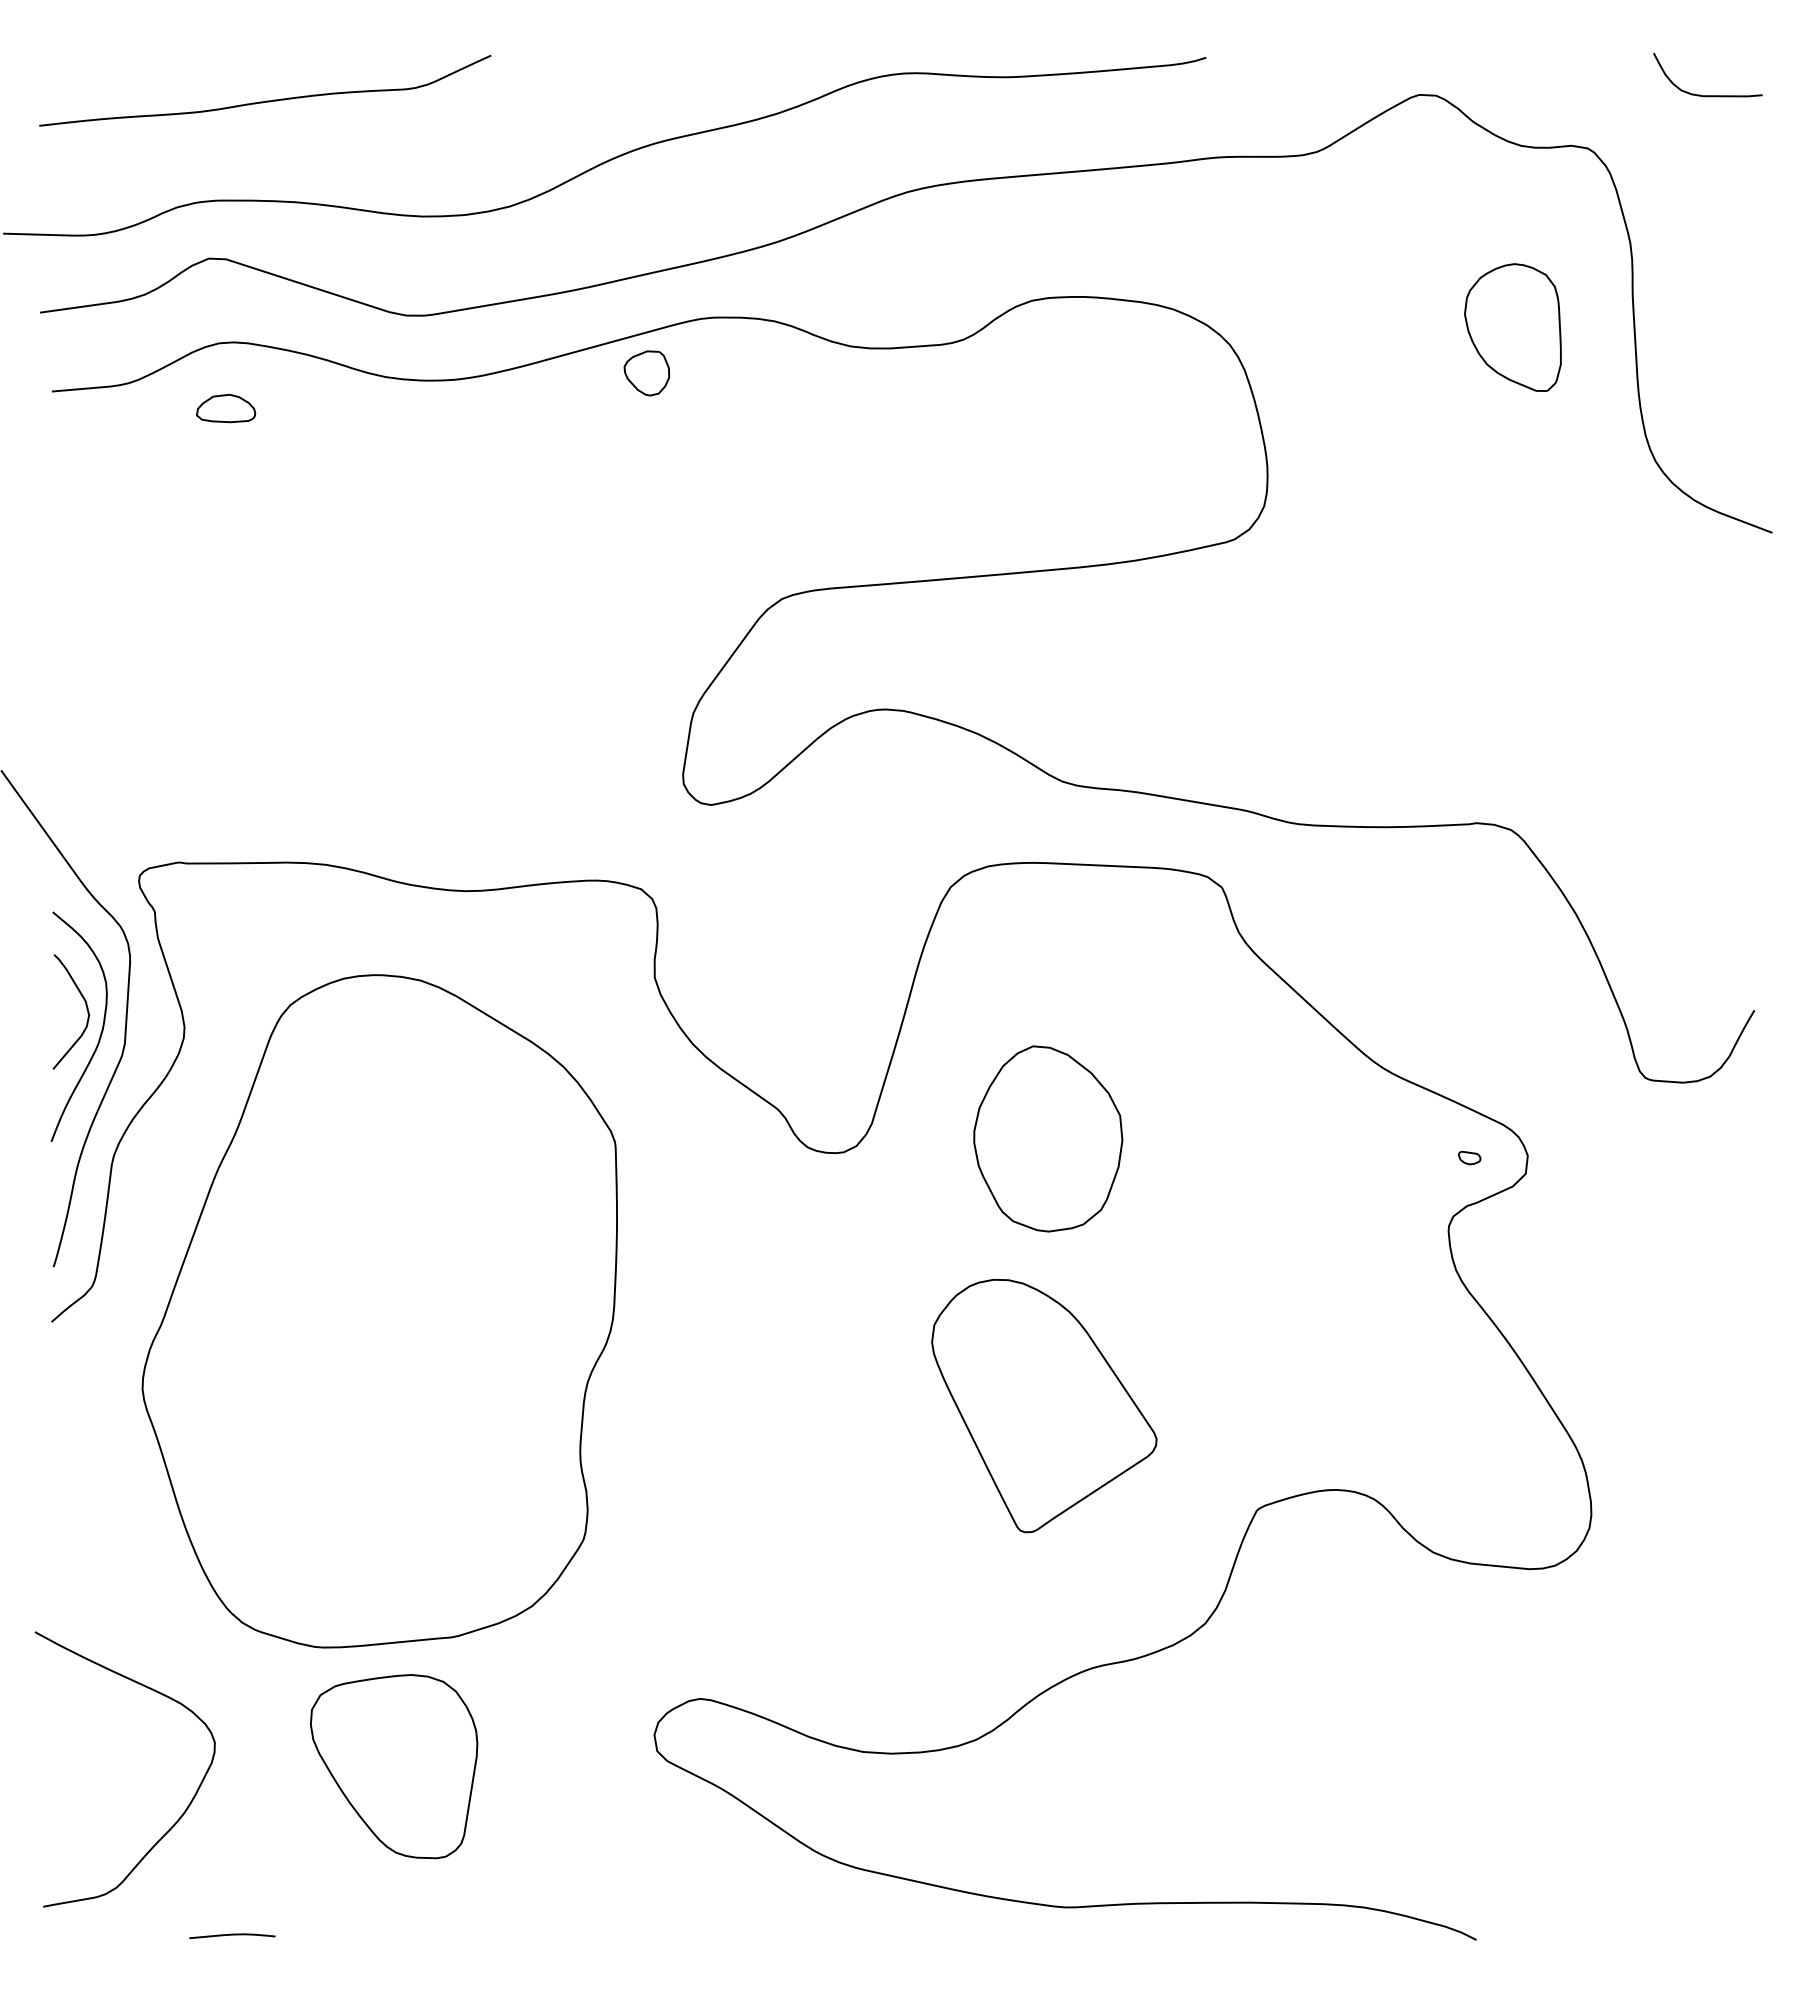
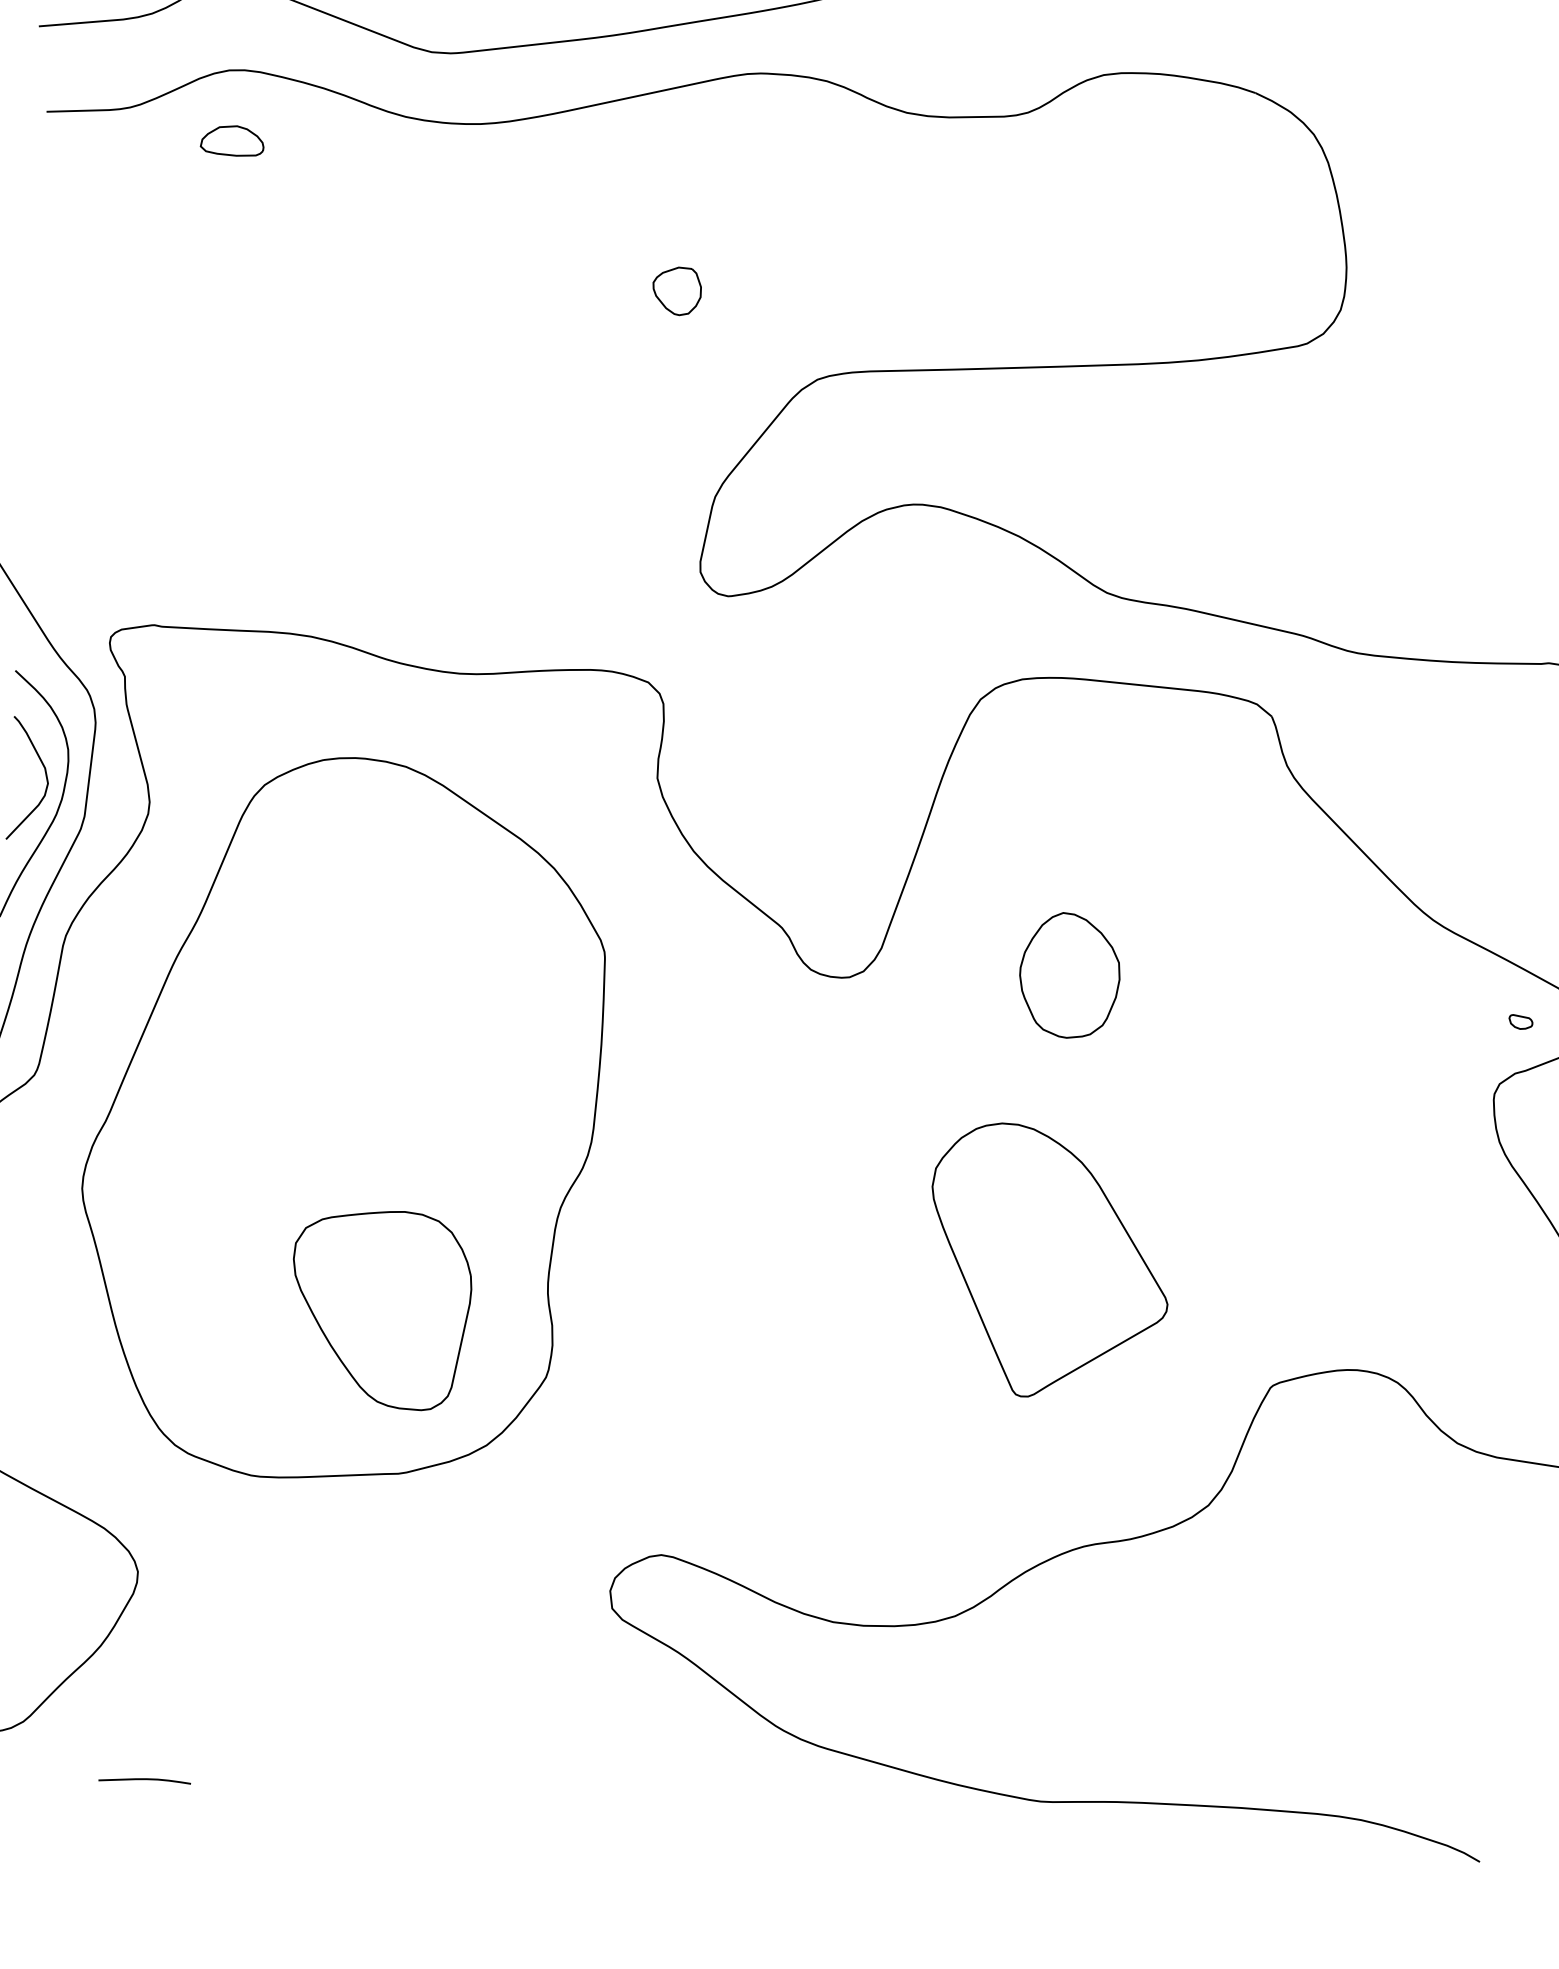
part: (646, 373) -> (676, 291), moved
part: (1048, 1138) -> (1070, 975), size x0.62
part: (394, 1766) -> (381, 1309), moved

